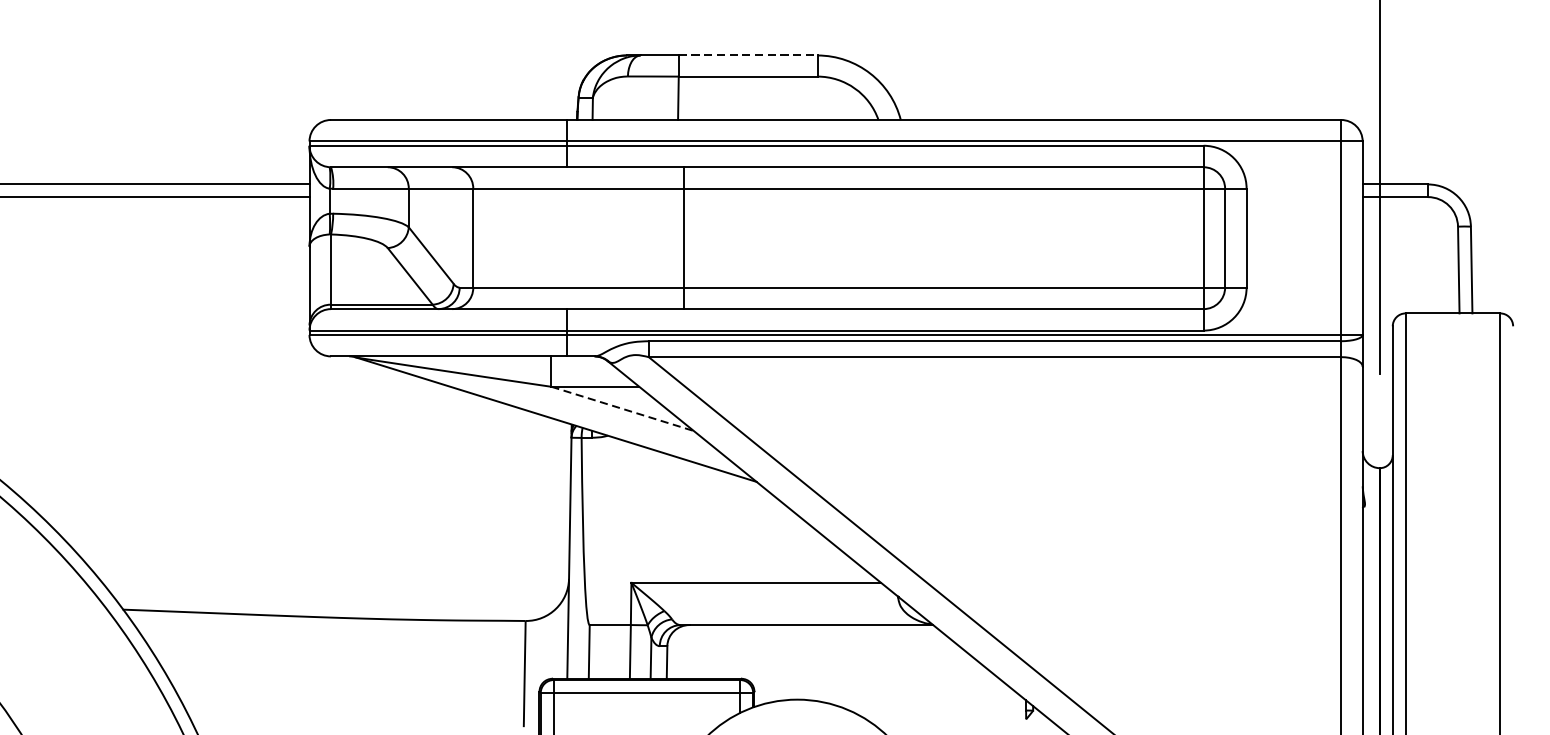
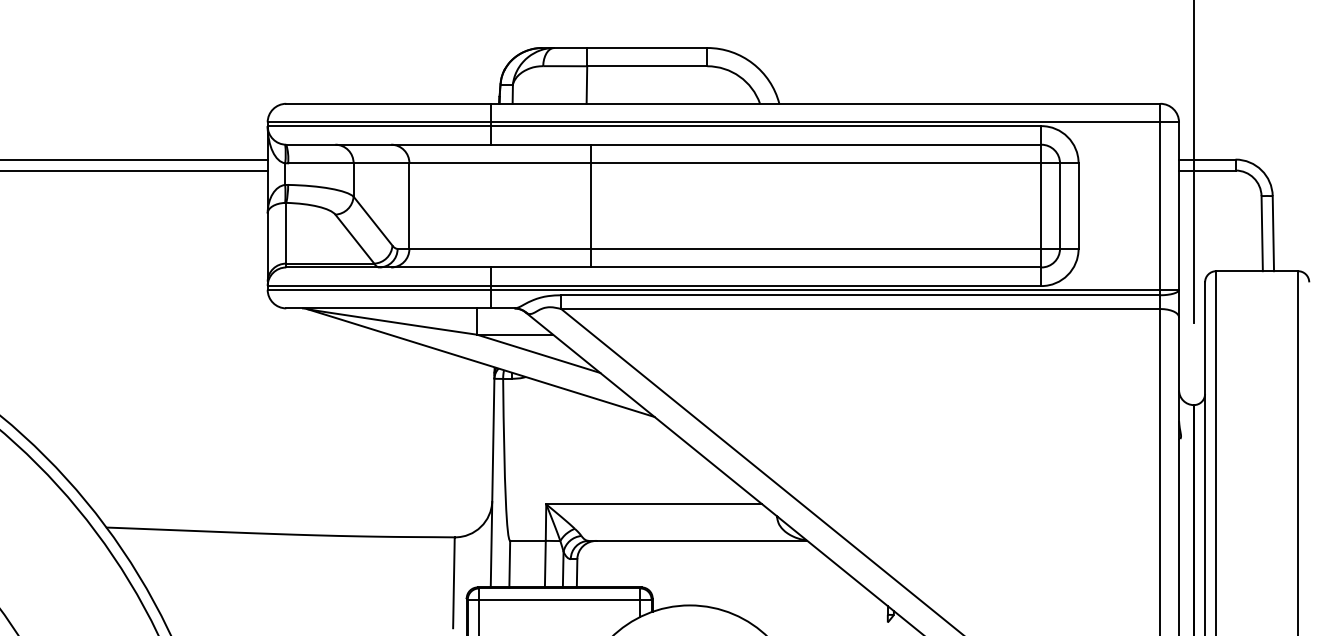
line: (748, 56) -> (647, 48), dashed -> solid
line: (622, 408) -> (538, 353), dashed -> solid

